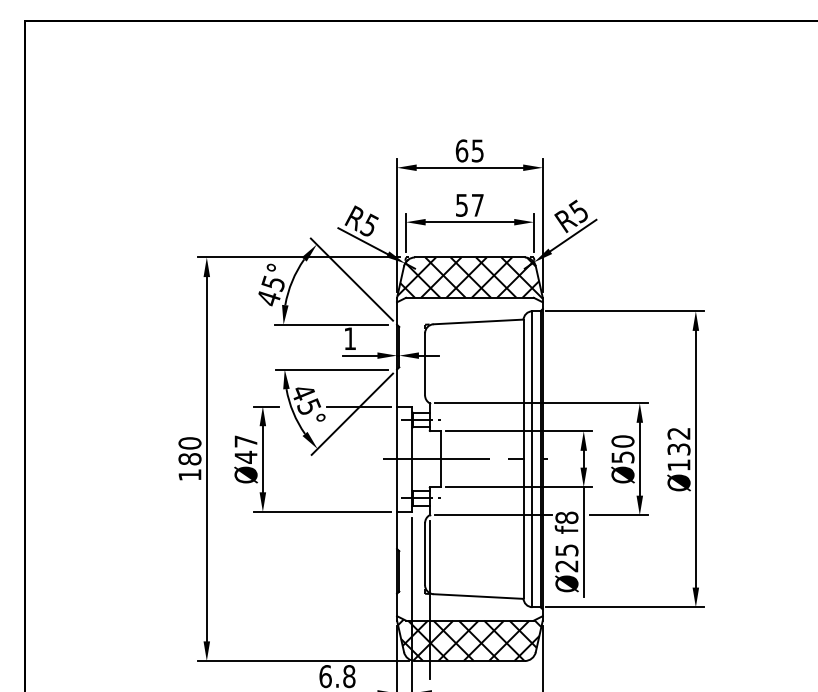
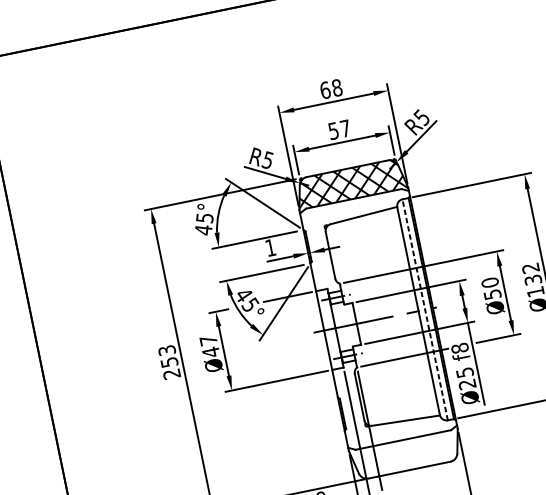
text: (477, 150) -> (336, 87), 65 -> 68
text: (189, 459) -> (169, 362), 180 -> 253
line: (532, 459) -> (425, 310), solid -> dashed
hatch: (469, 640) -> (406, 454), removed

